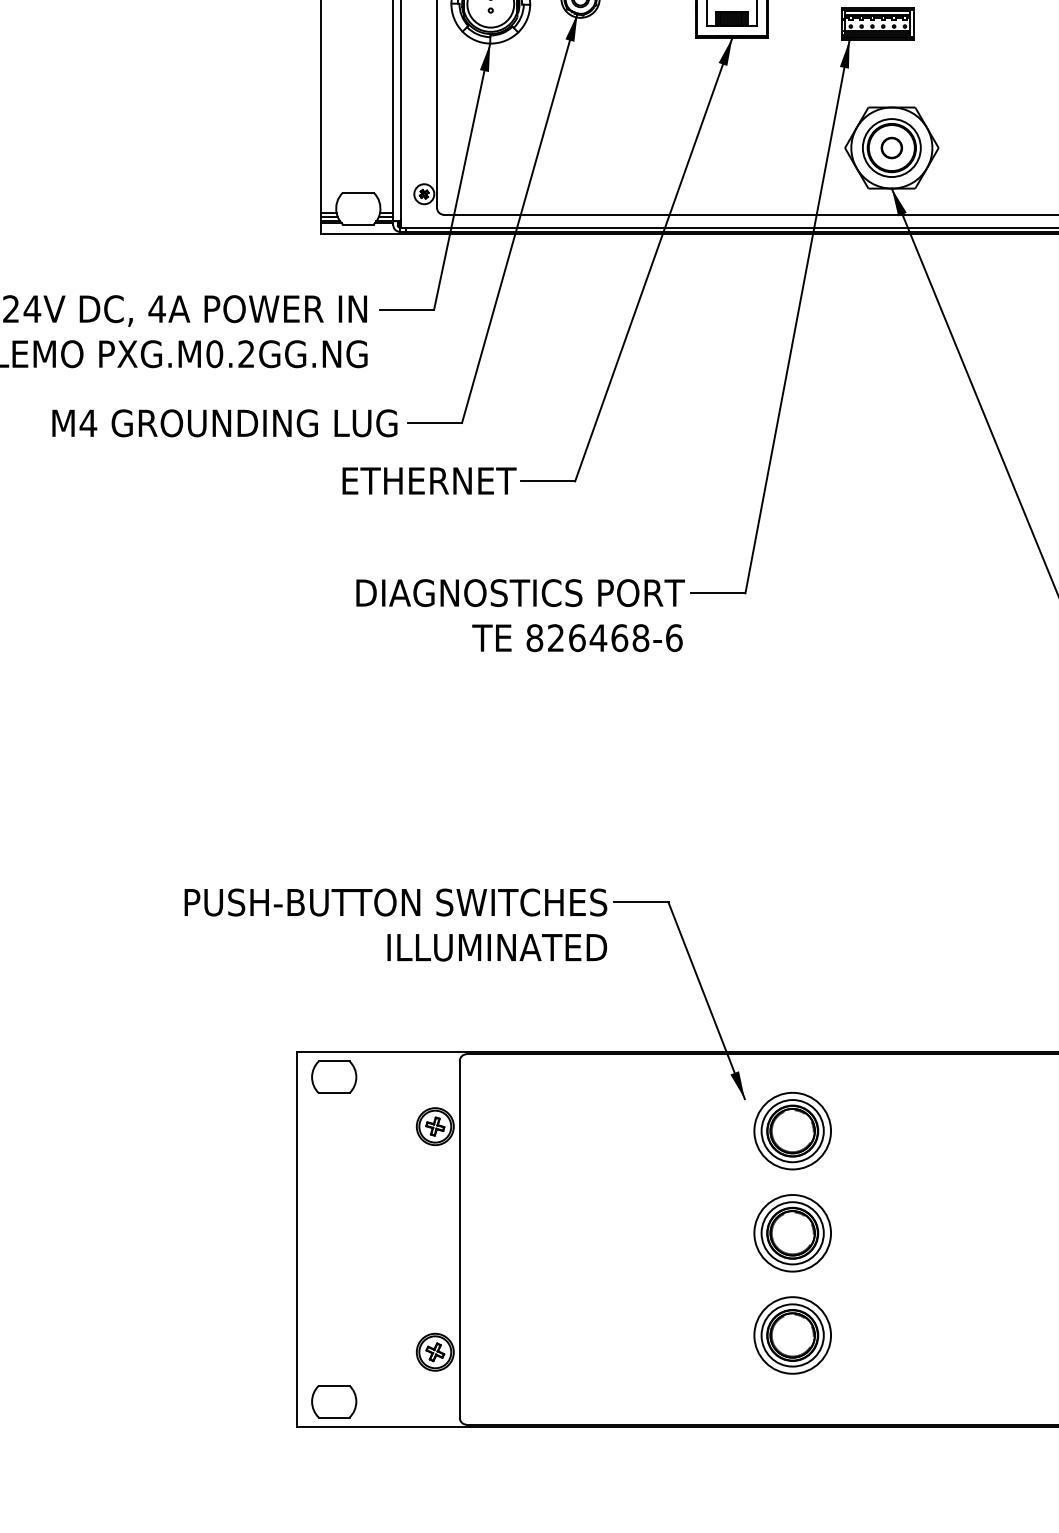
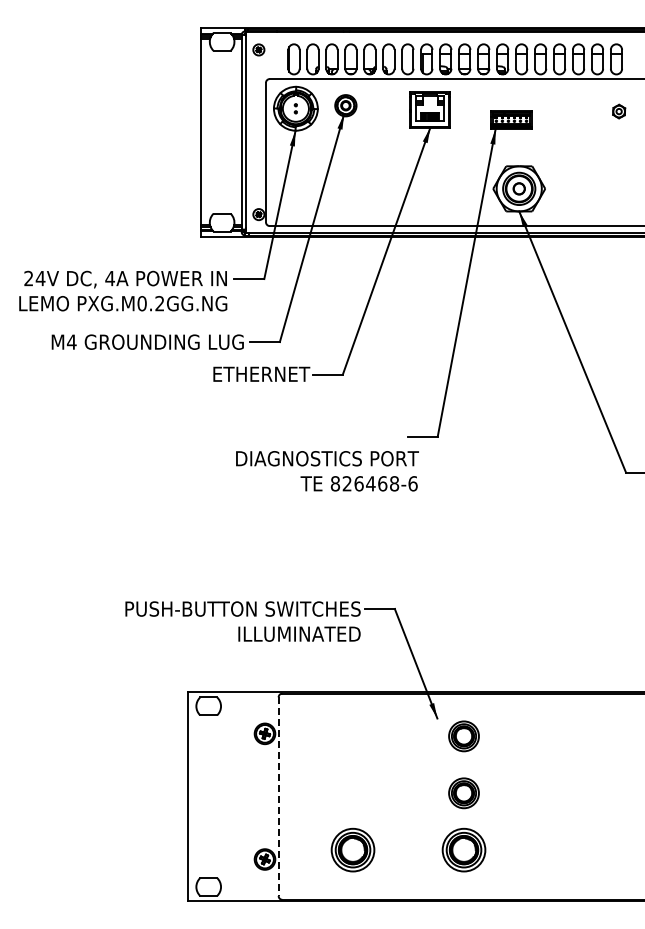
text: (520, 616) -> (327, 471), moved
part: (791, 1131) -> (463, 736), size x0.7
part: (791, 1233) -> (463, 793), size x0.7
line: (459, 1240) -> (278, 797), solid -> dashed
part: (592, 1334) -> (352, 849), added

